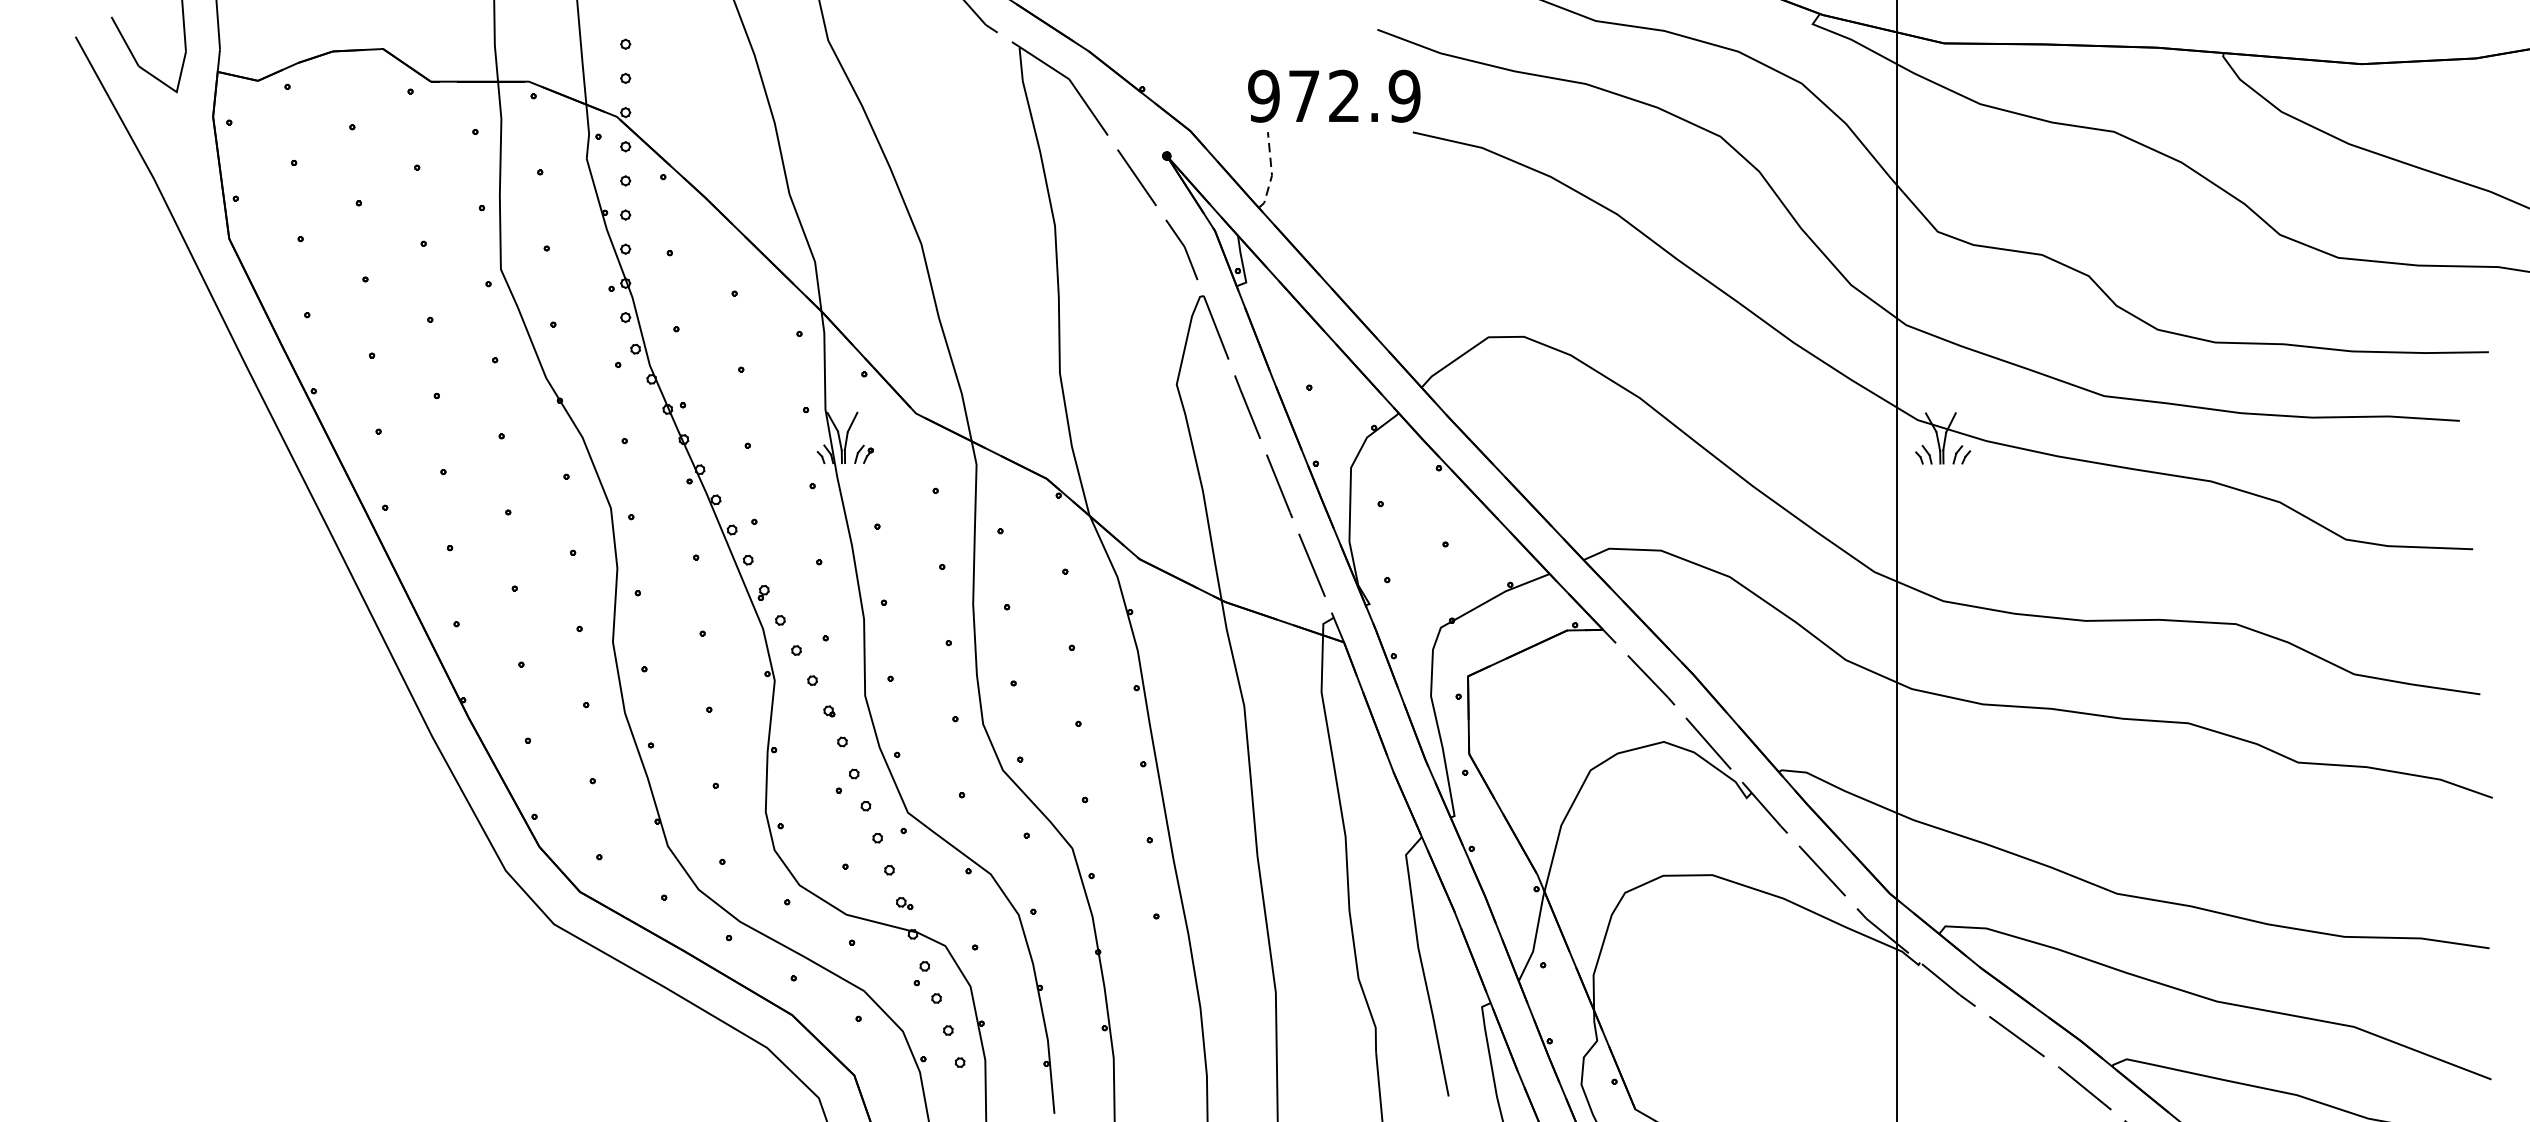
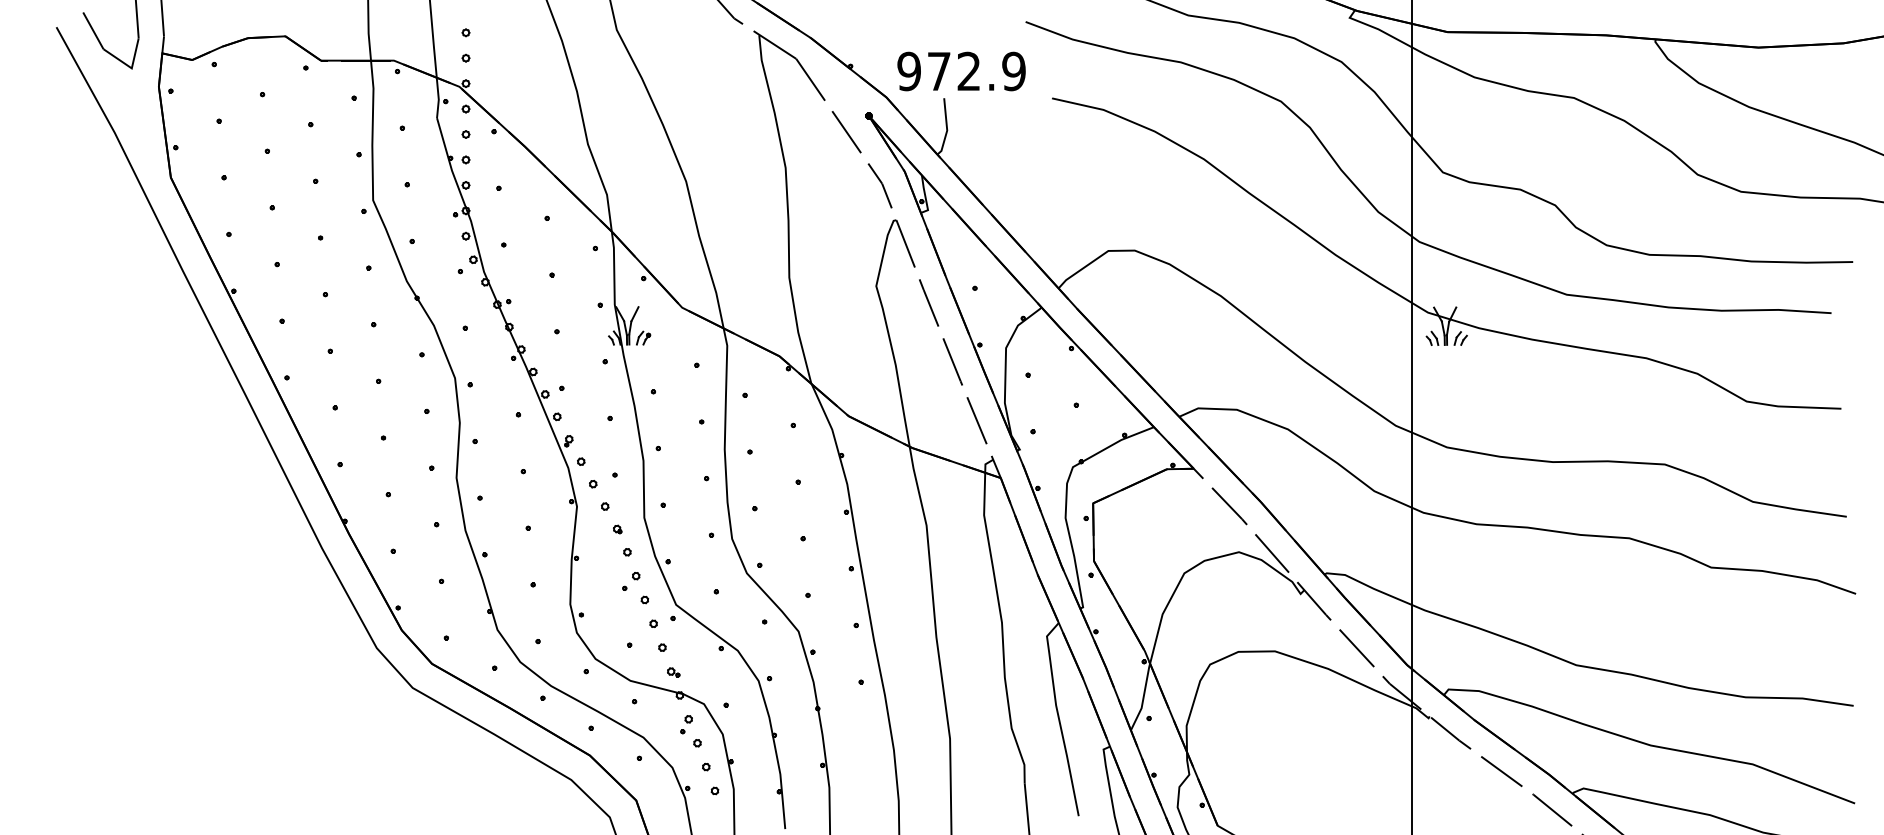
text: (1334, 96) -> (961, 71), moved
line: (1272, 172) -> (947, 128), dashed -> solid

